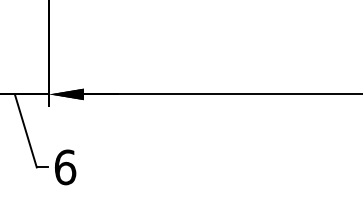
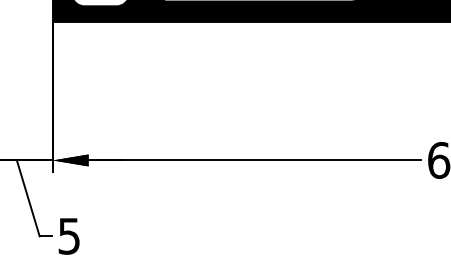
text: (65, 166) -> (69, 235), 6 -> 5

